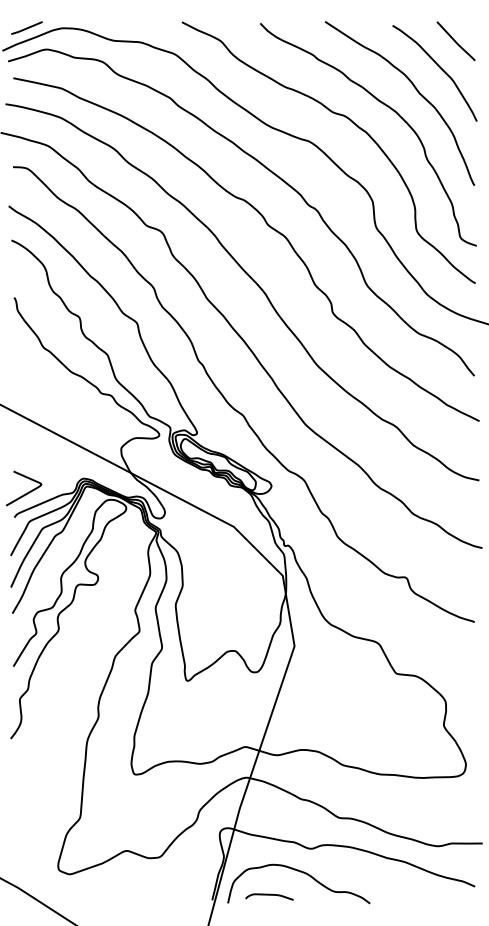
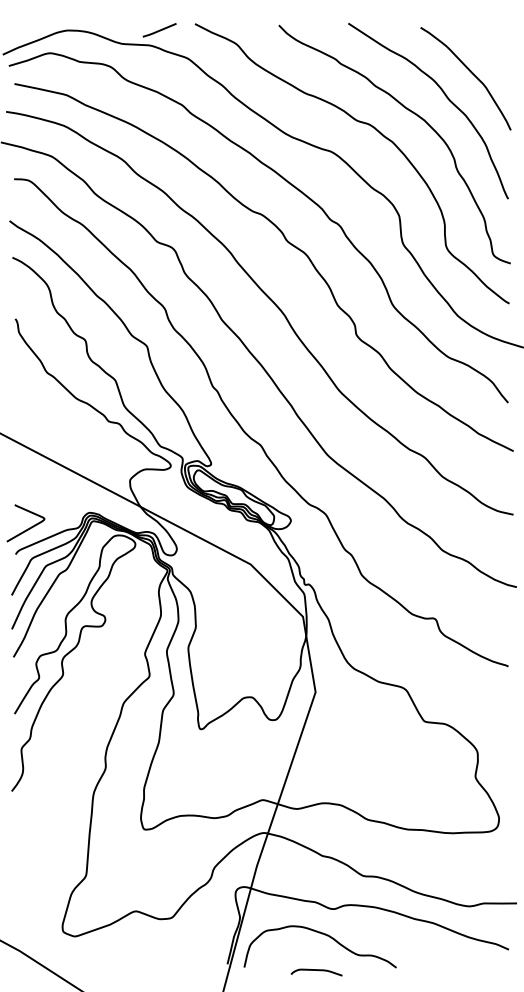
line: (26, 27) -> (159, 29), moved
line: (455, 41) -> (487, 44), removed
curve: (269, 895) -> (316, 970), moved

